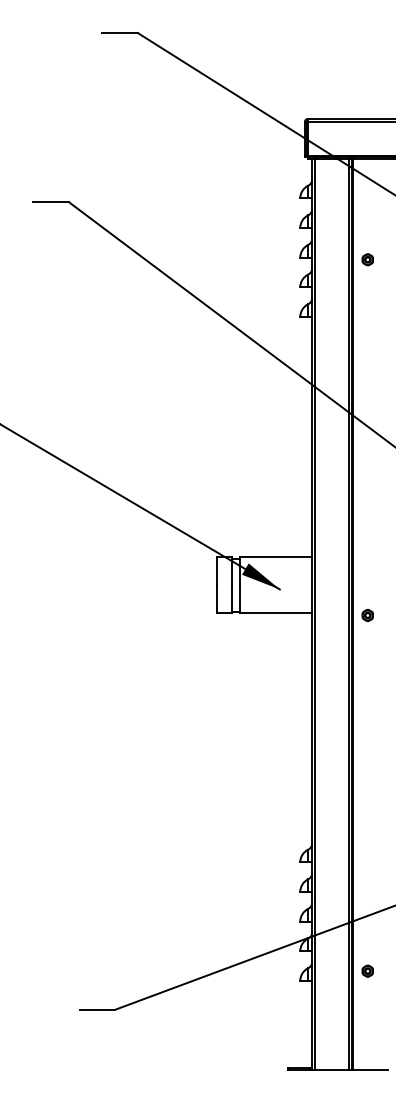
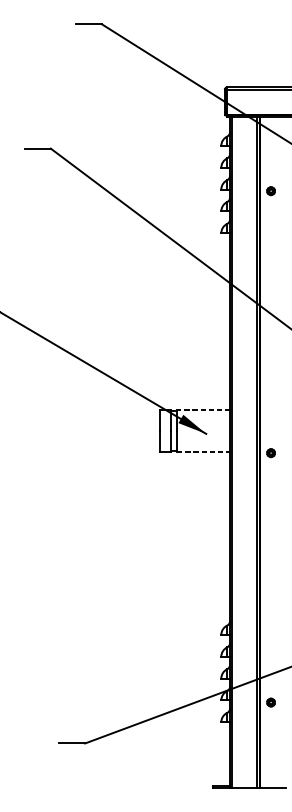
line: (276, 557) -> (203, 410), solid -> dashed
line: (276, 613) -> (203, 451), solid -> dashed
part: (367, 970) -> (270, 702), moved

